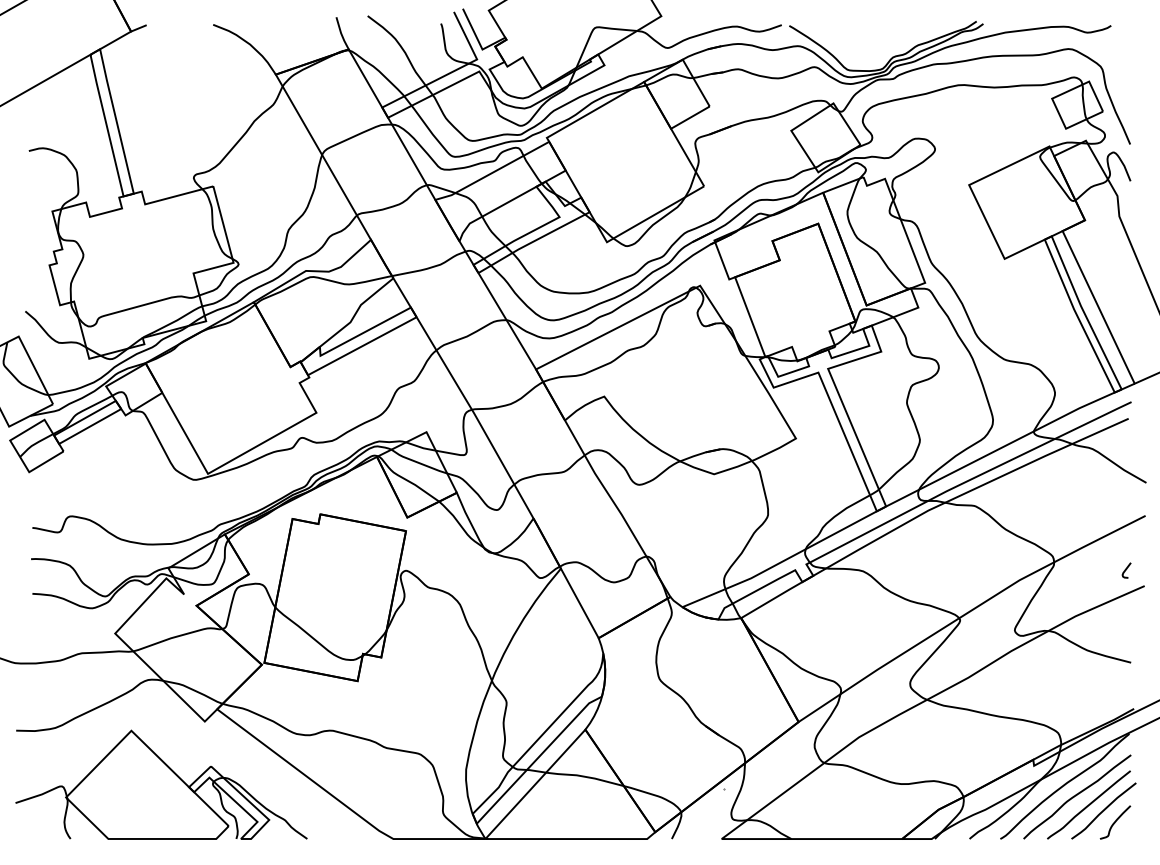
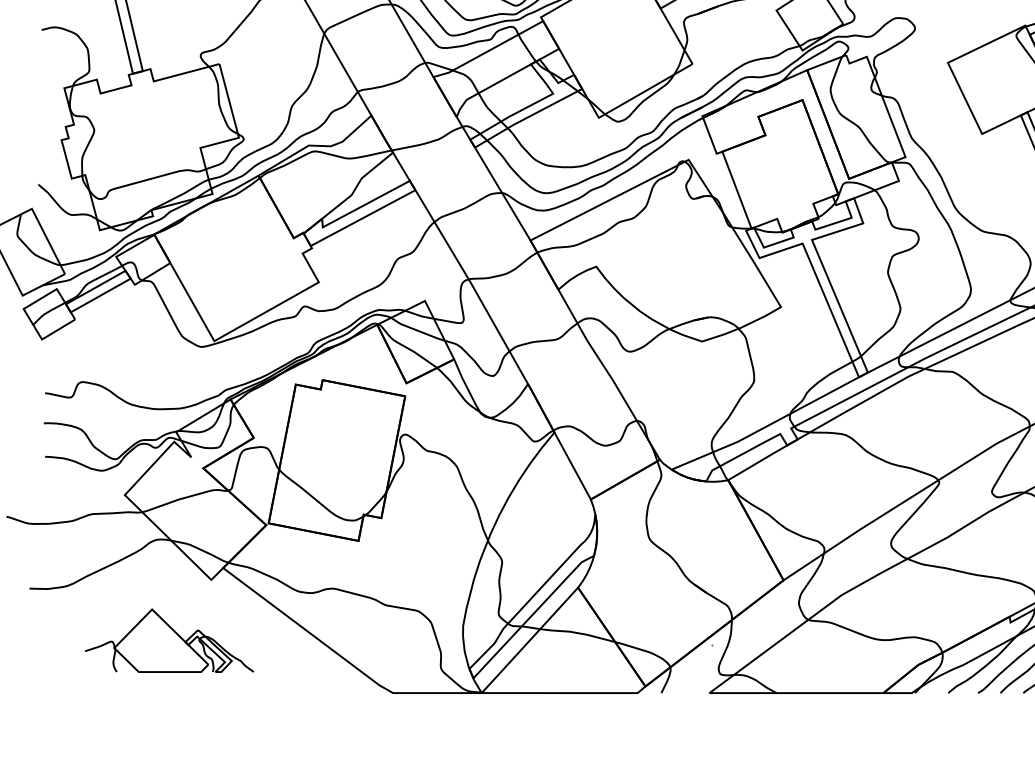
part: (161, 784) -> (169, 640), size x0.6

